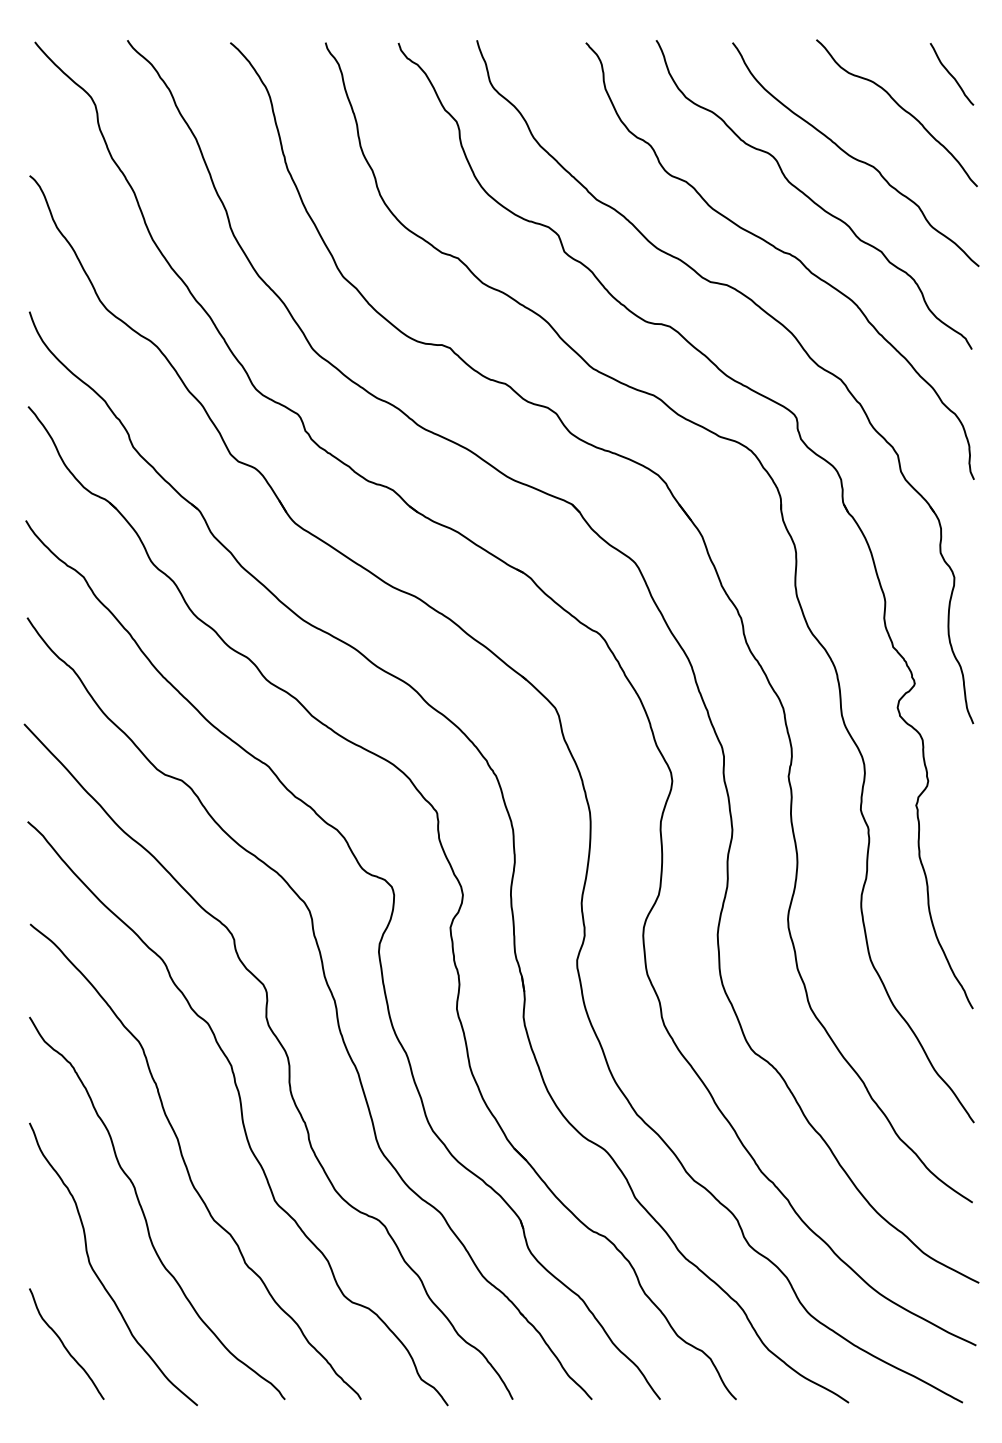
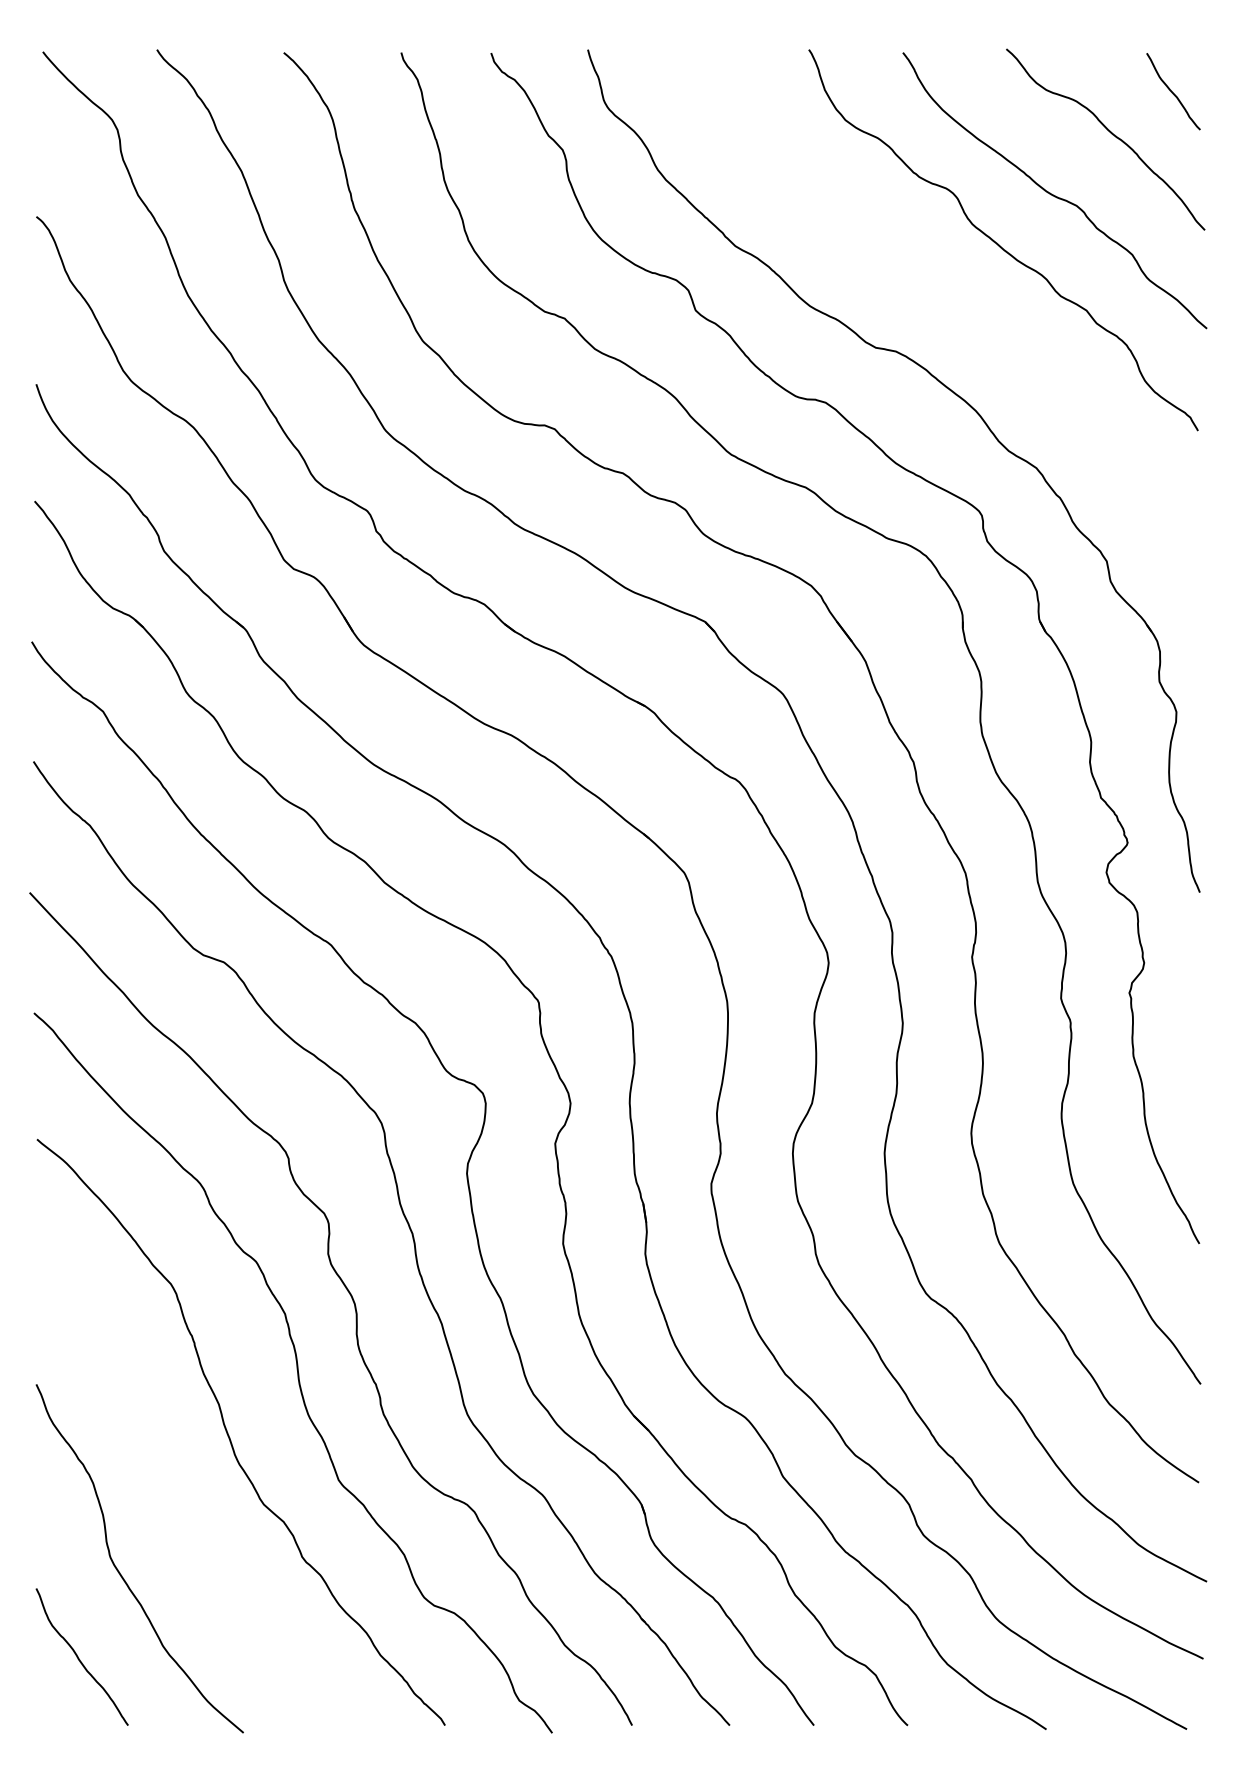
curve: (783, 253) -> (965, 312), removed
curve: (144, 1212) -> (178, 1494), removed

